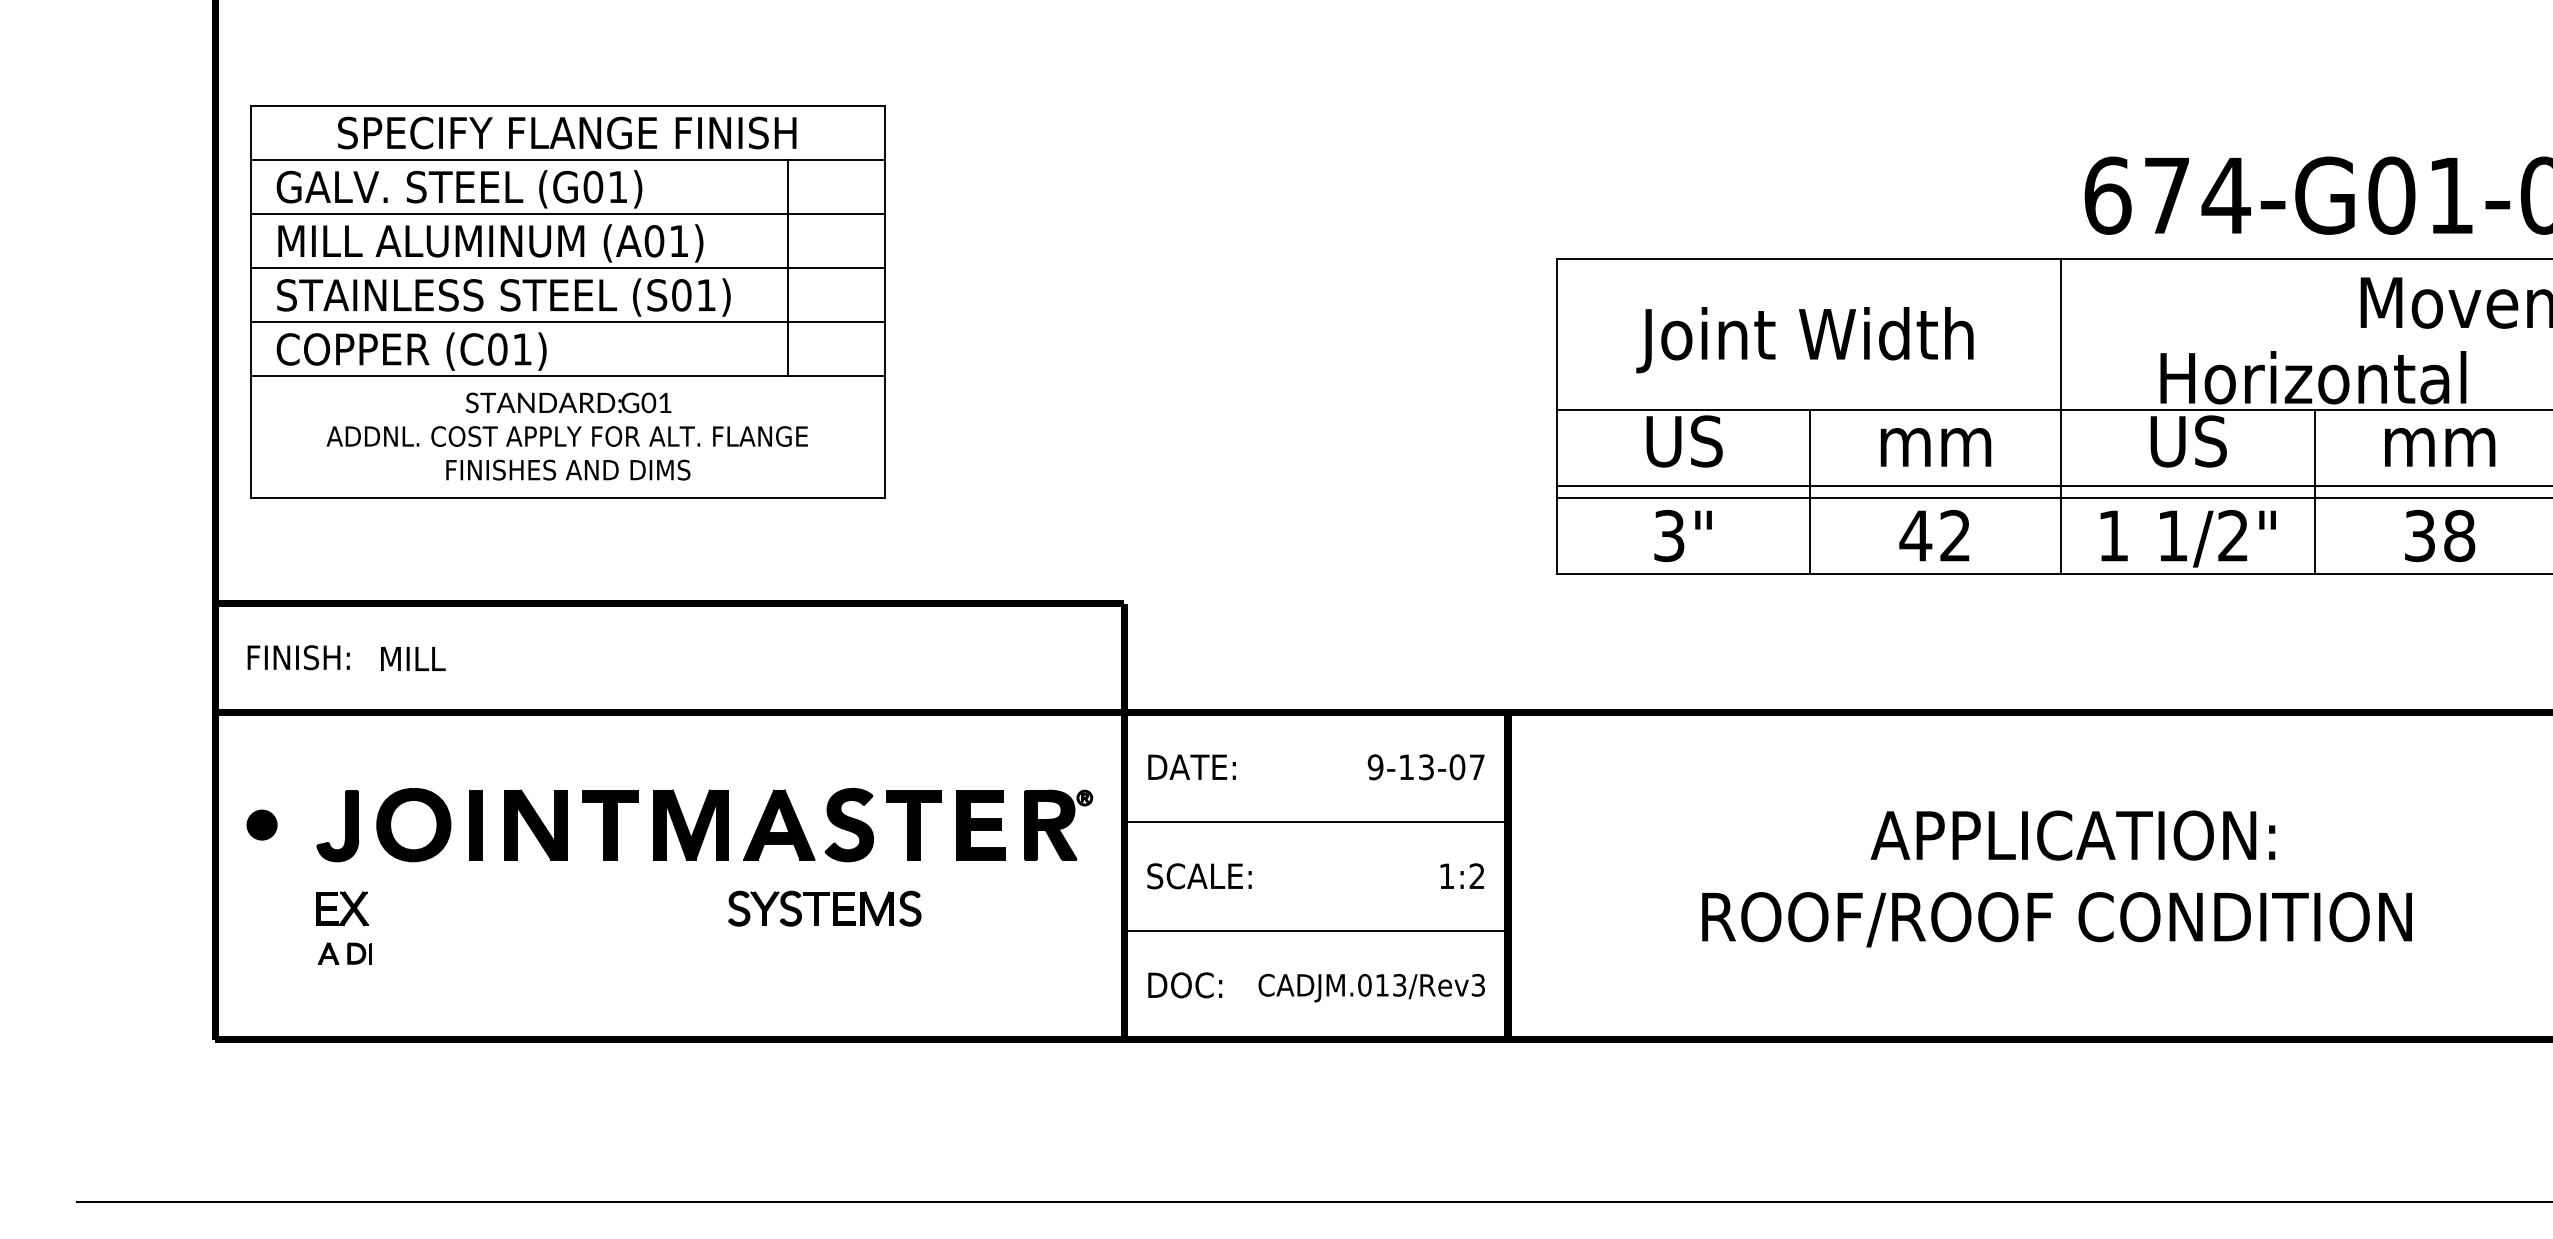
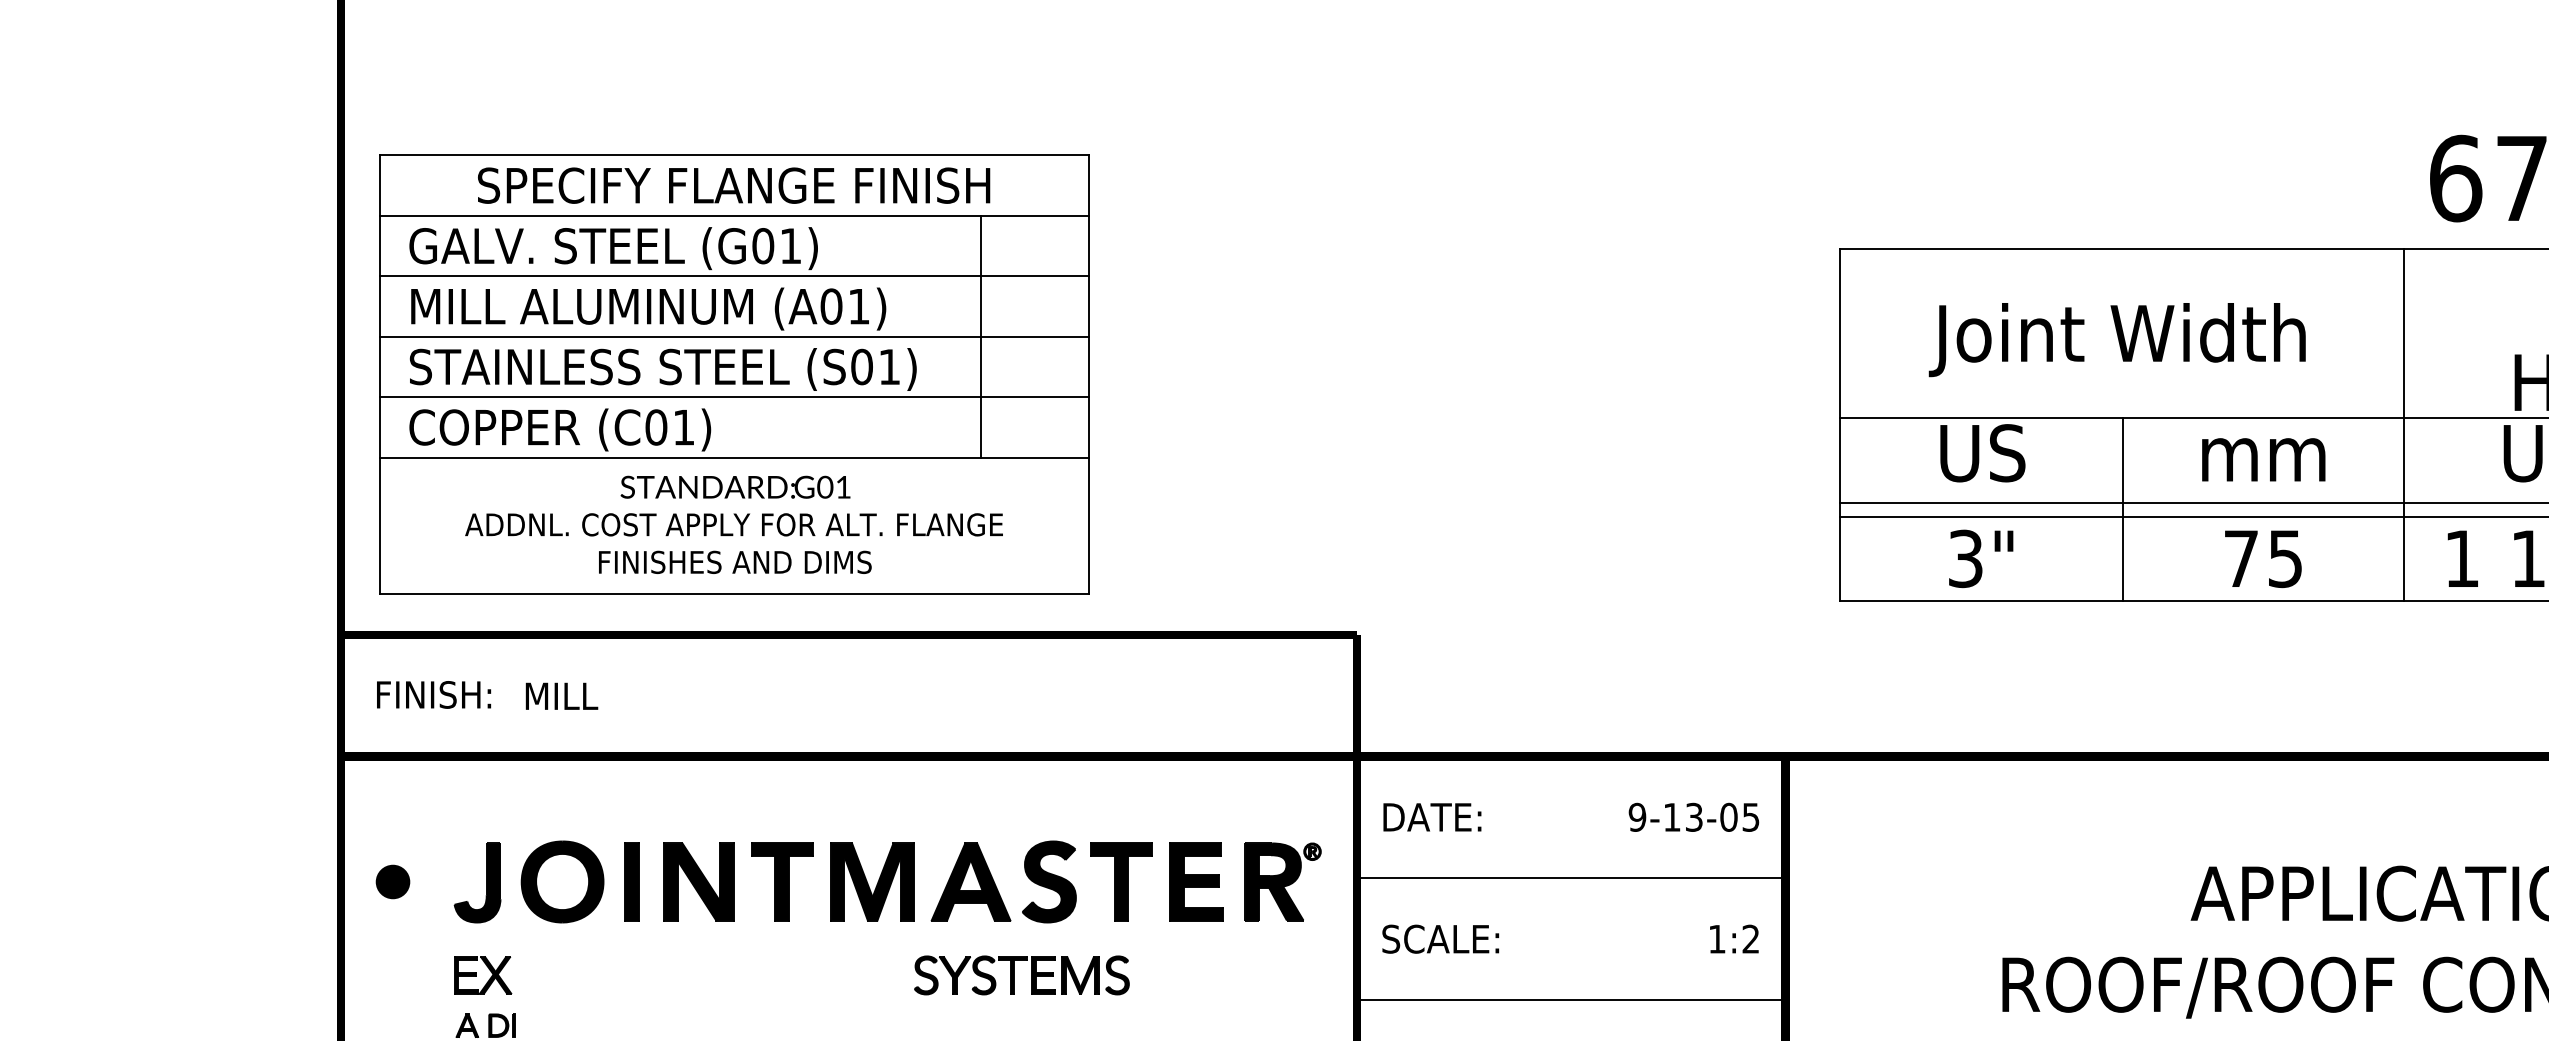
part: (567, 301) -> (734, 373), moved
text: (1934, 535) -> (2262, 558), 42 -> 75
text: (1476, 767) -> (1750, 817), 9-13-07 -> 9-13-05

